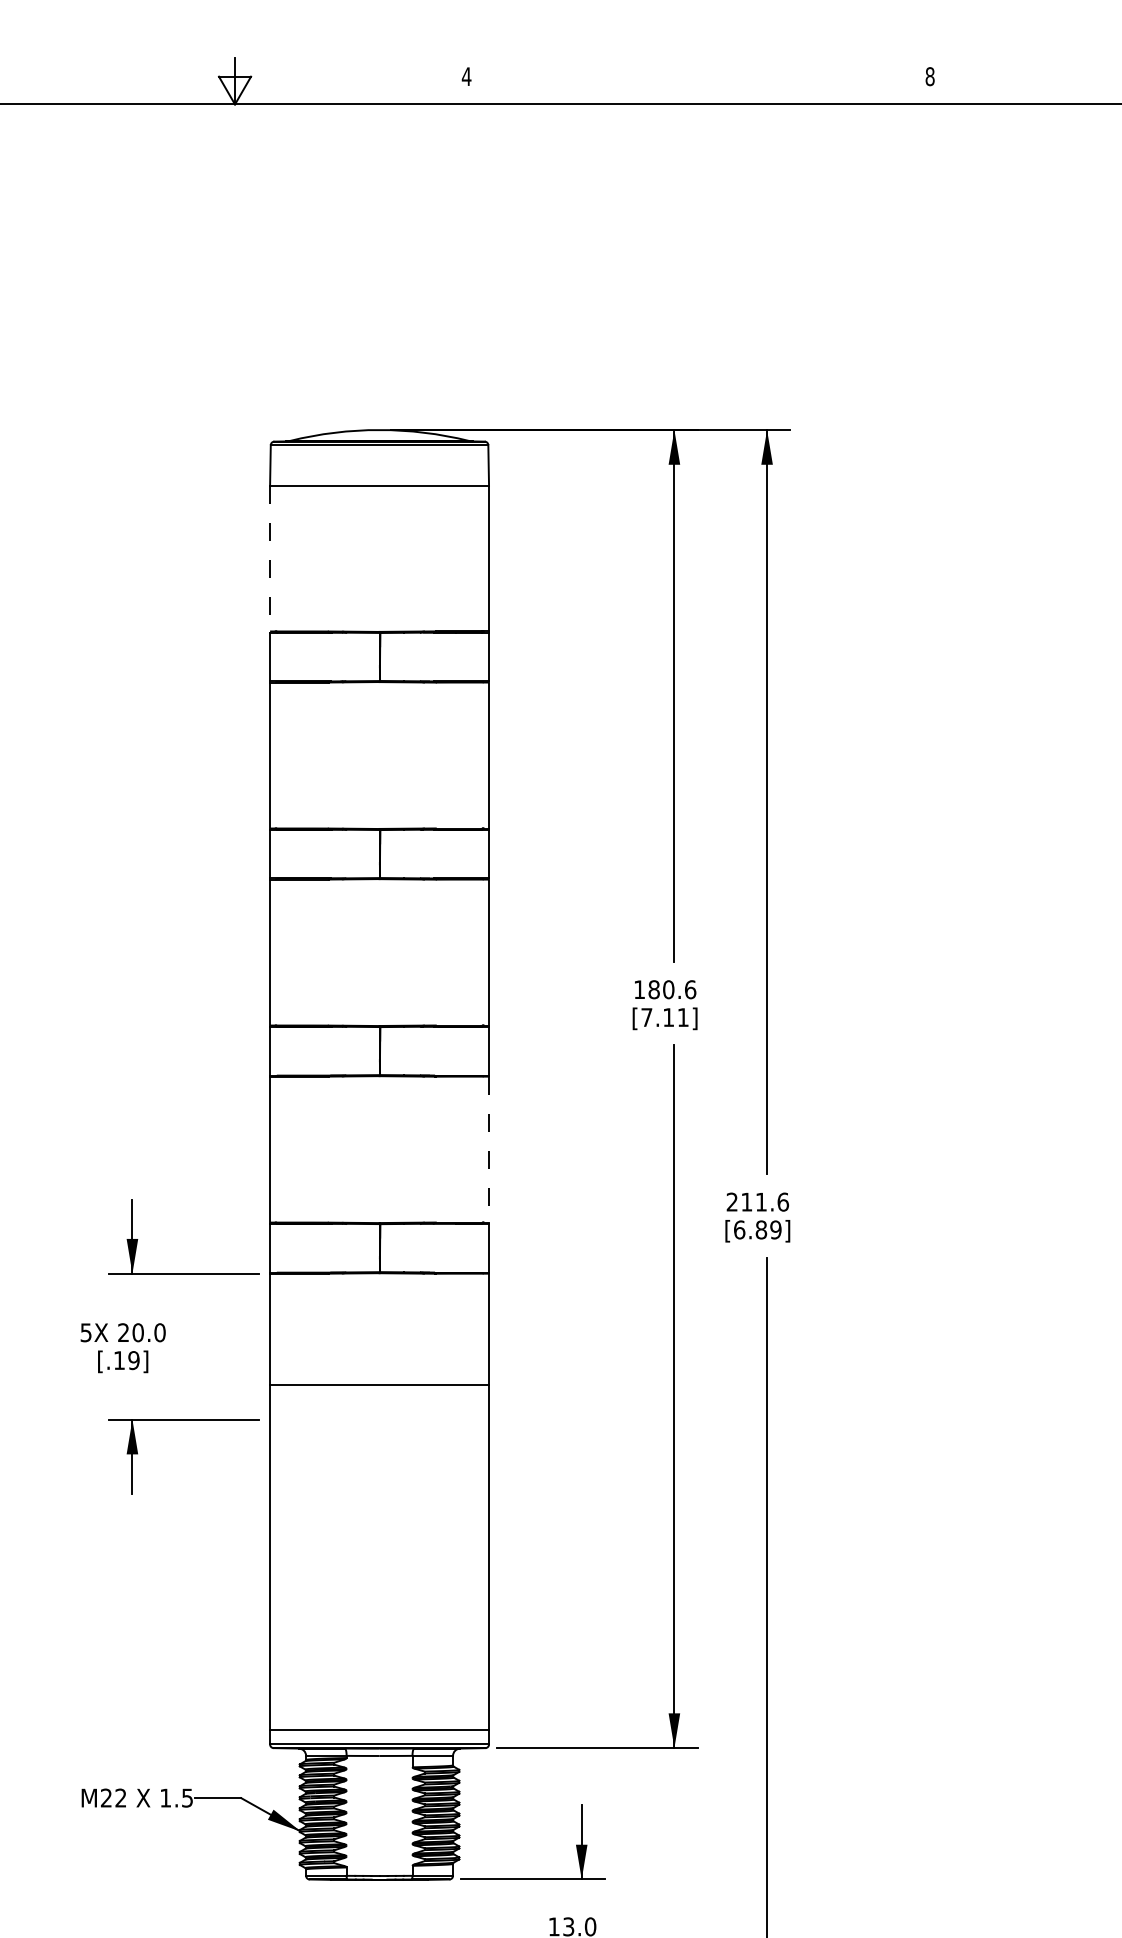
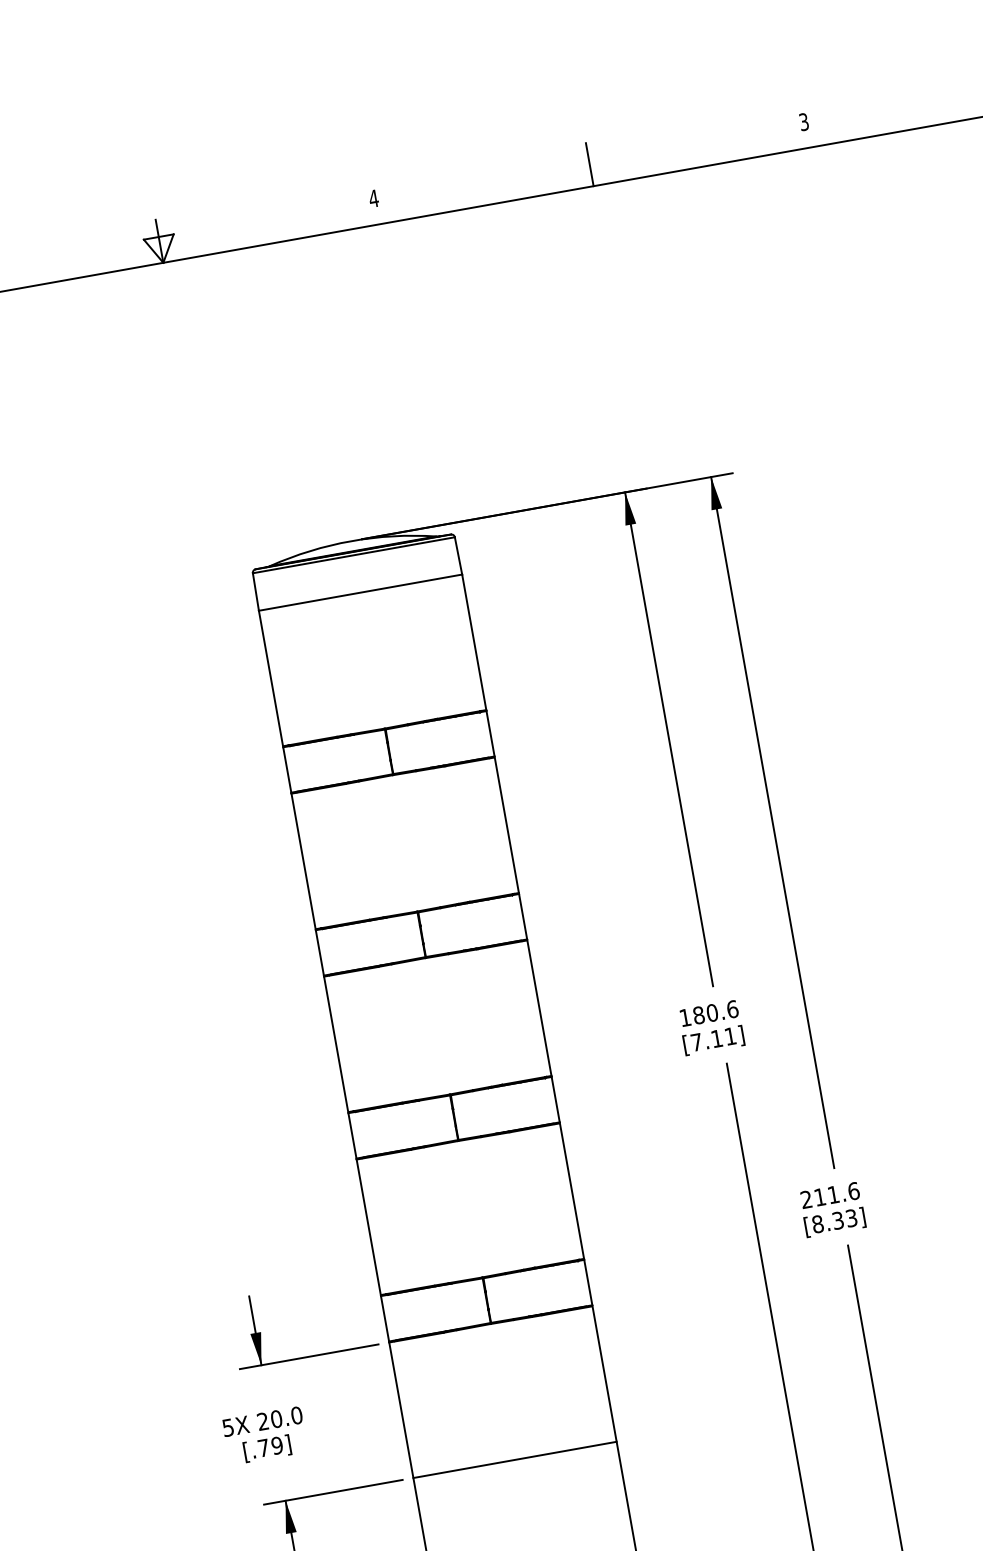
text: (929, 76) -> (803, 122), 8 -> 3
line: (698, 81) -> (589, 164), added
line: (270, 558) -> (271, 678), dashed -> solid
line: (489, 1149) -> (572, 1190), dashed -> solid
text: (757, 1229) -> (834, 1220), [6.89] -> [8.33]
text: (119, 1360) -> (263, 1448), [.19] -> [.79]
line: (379, 1384) -> (514, 1459), moved

